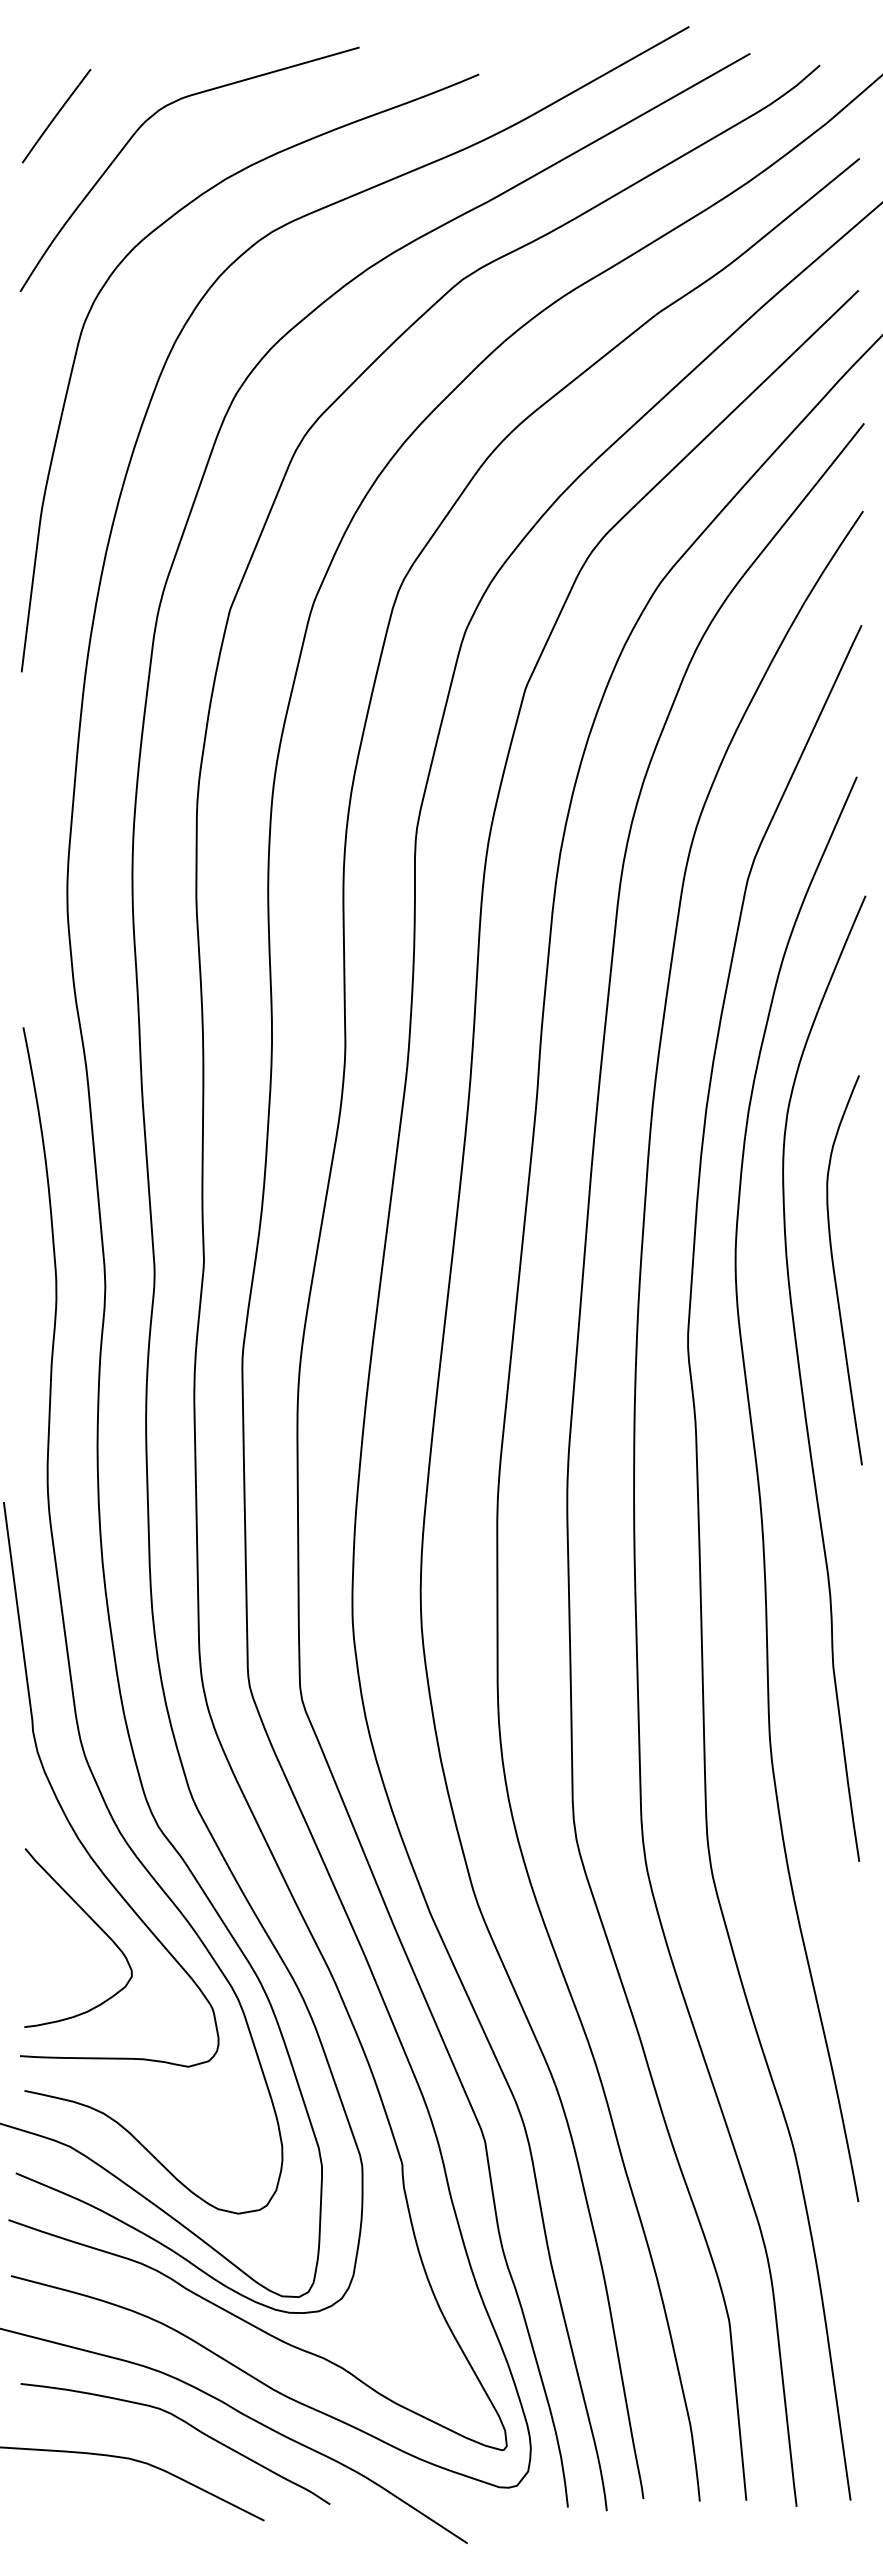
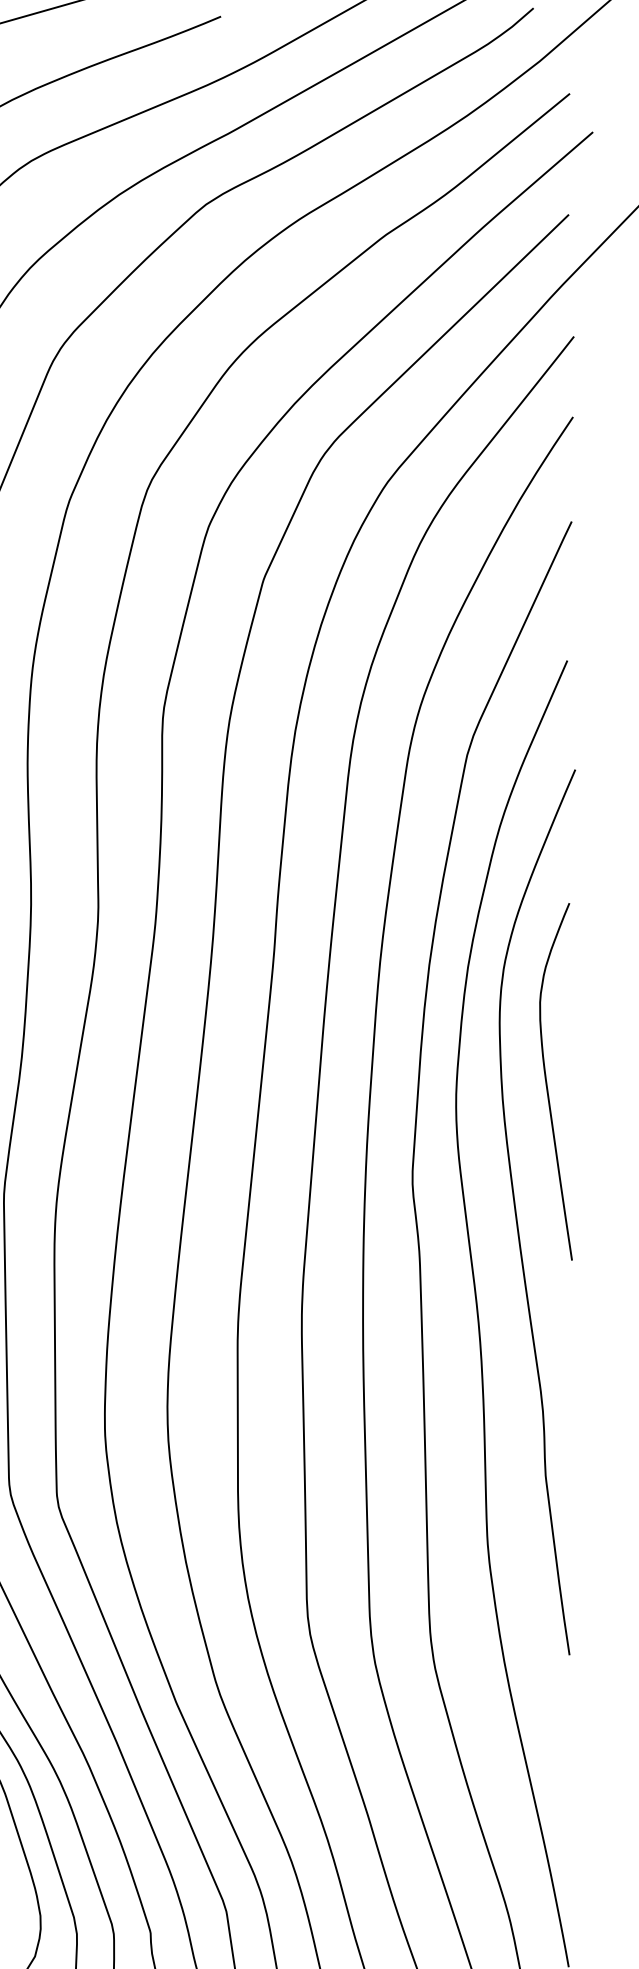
curve: (835, 1273) -> (547, 1084), moved

